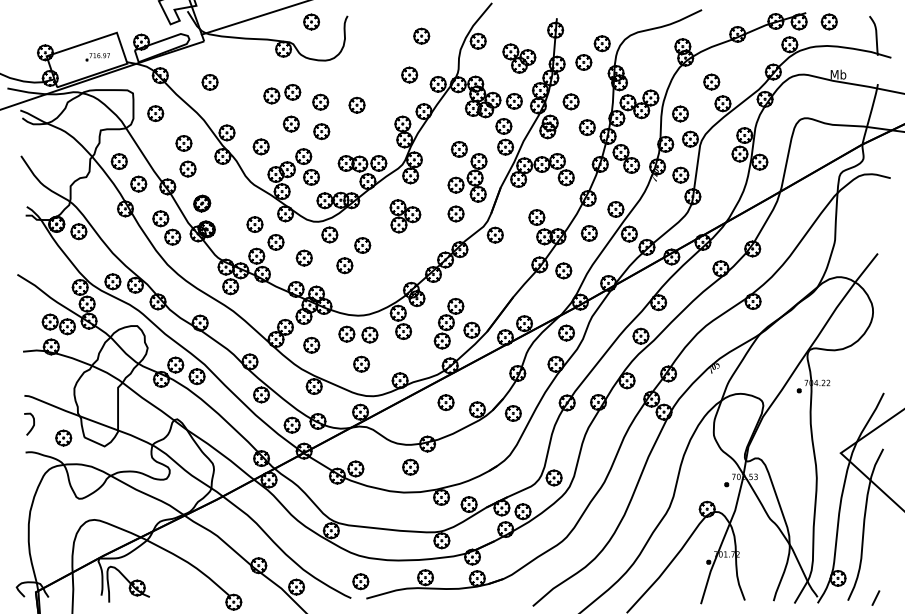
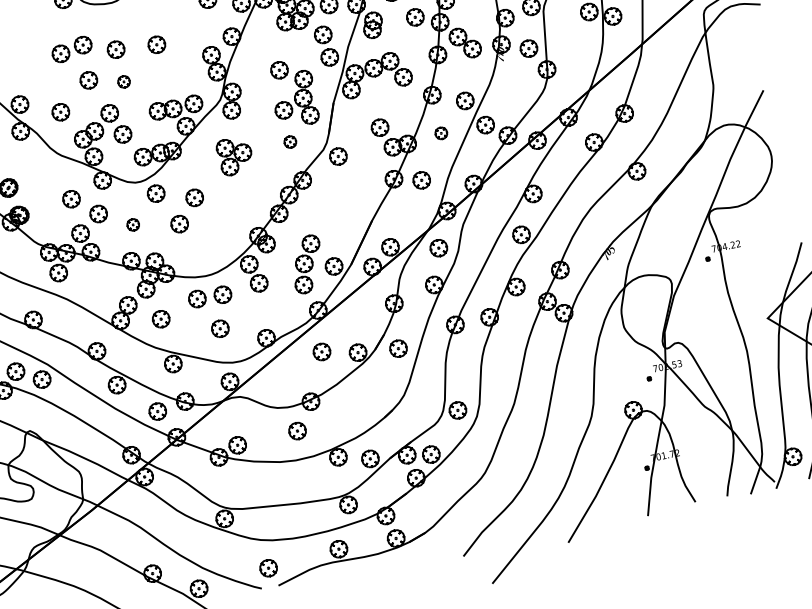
part: (321, 131) -> (123, 81), size x0.7
part: (455, 213) -> (289, 141), size x0.7
part: (588, 233) -> (440, 133), size x0.7
part: (303, 257) -> (132, 224), size x0.7

